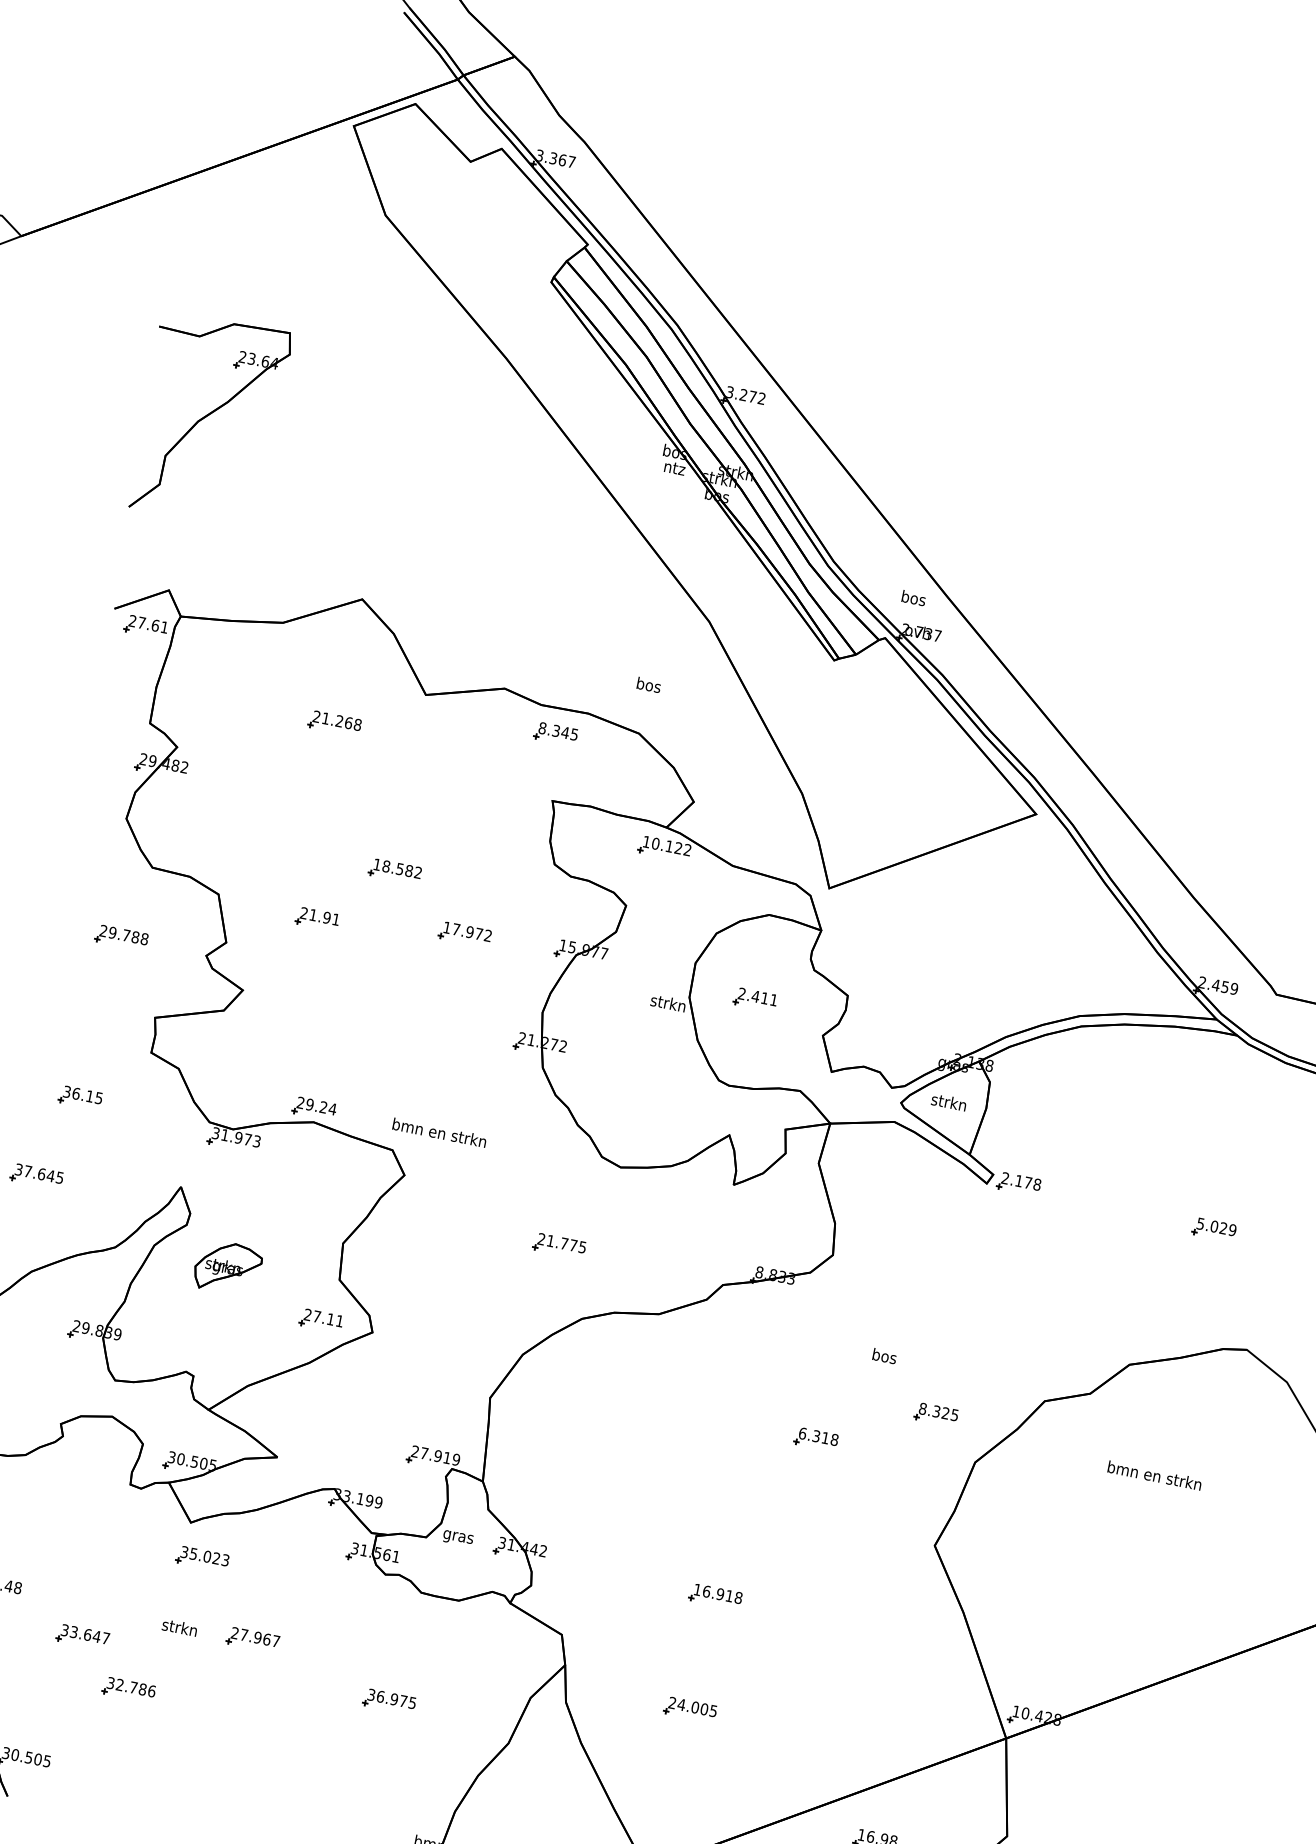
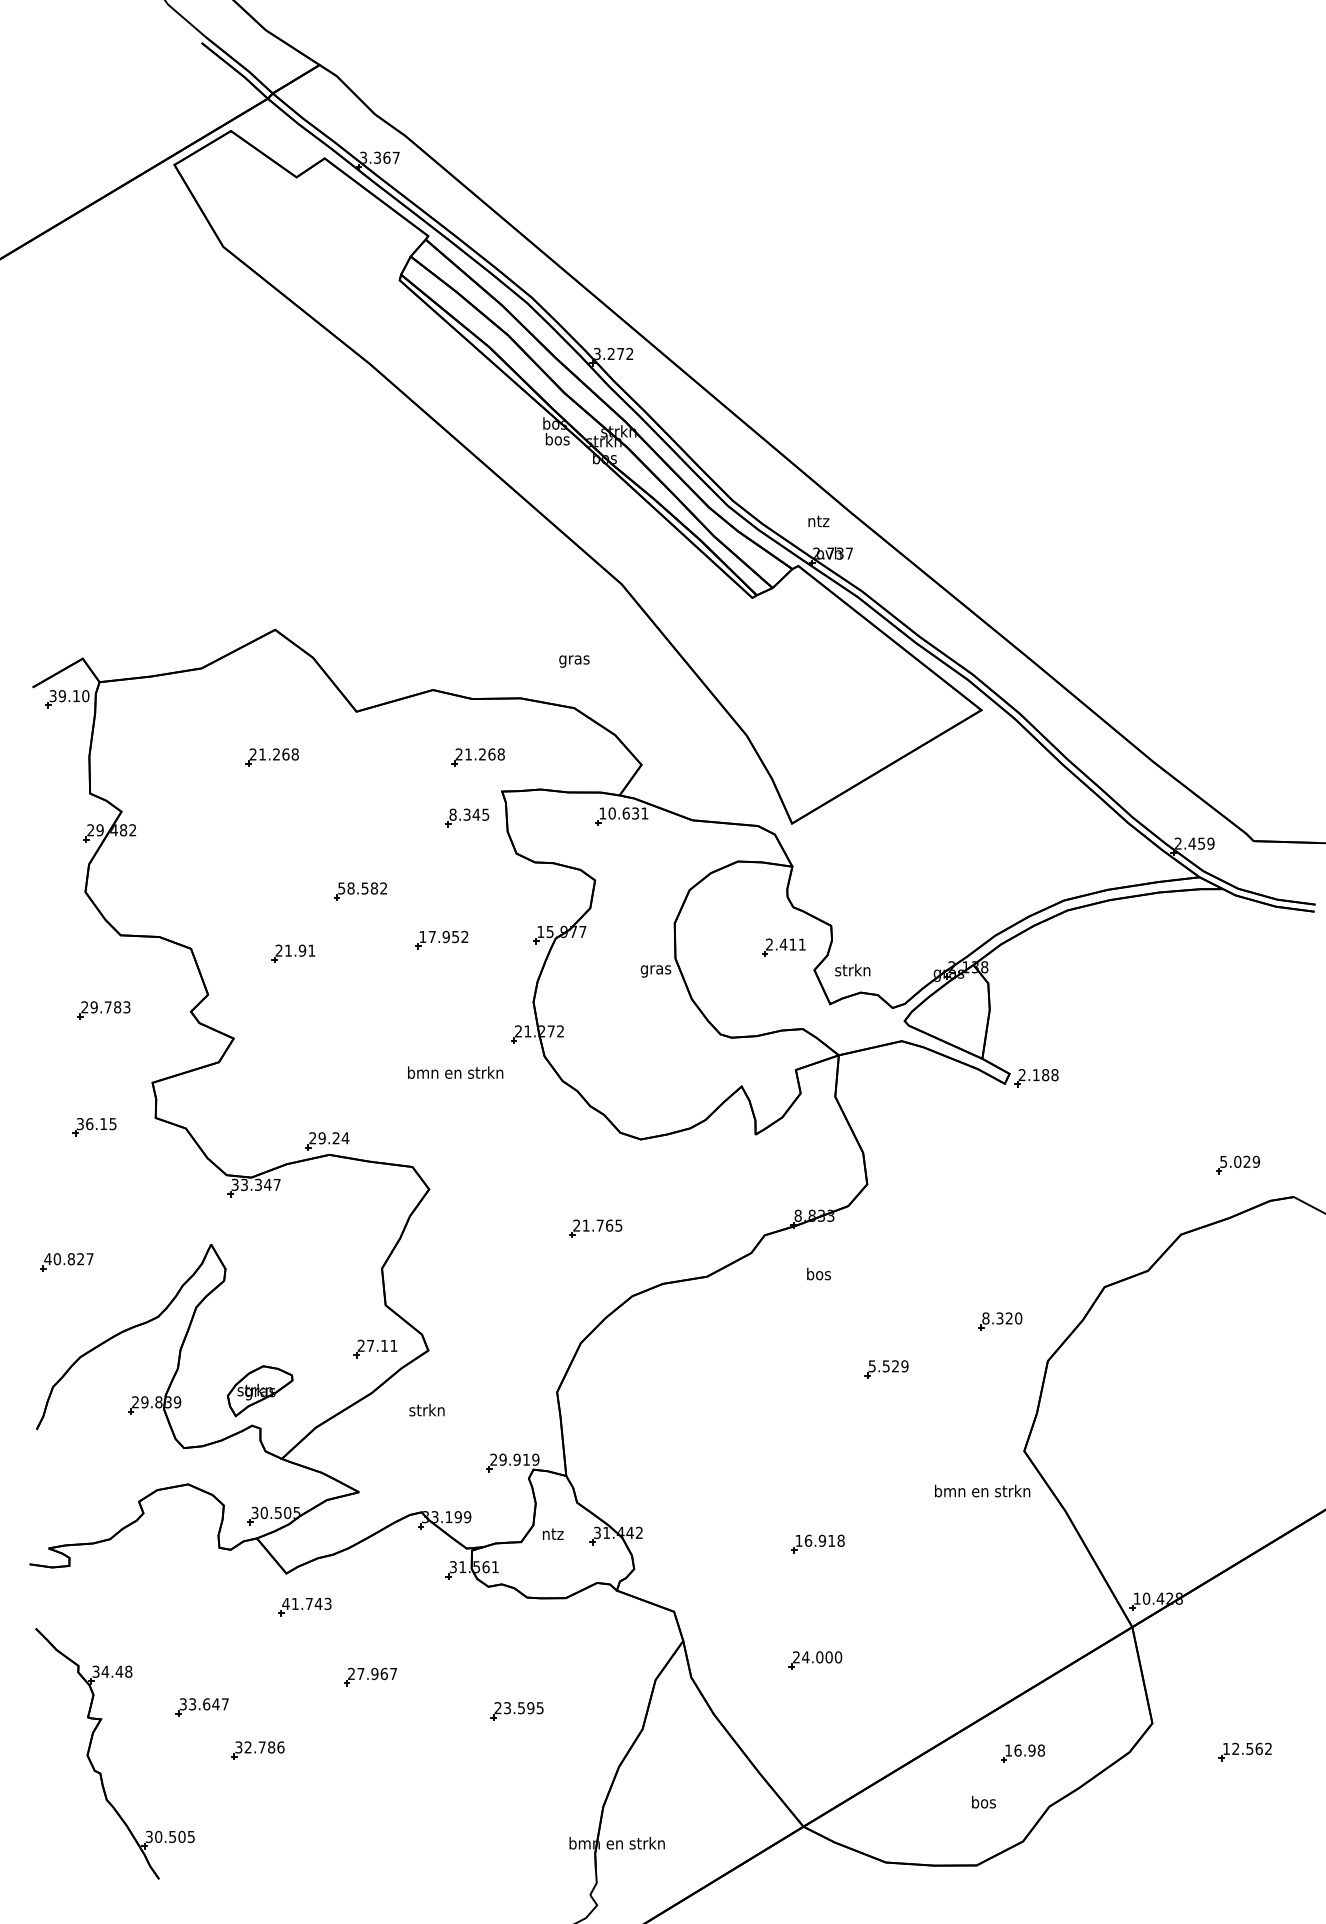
part: (208, 419) -> (88, 482), removed
text: (674, 468) -> (557, 439), ntz -> bos
text: (913, 597) -> (818, 520), bos -> ntz
text: (148, 624) -> (69, 696), 27.61 -> 39.10
text: (648, 686) -> (574, 659), bos -> gras
part: (556, 733) -> (467, 817), moved
part: (535, 763) -> (477, 757), added
text: (678, 848) -> (635, 813), 10.122 -> 10.631
text: (377, 864) -> (341, 888), 18.582 -> 58.582
text: (478, 934) -> (455, 937), 17.972 -> 17.952
text: (144, 939) -> (126, 1007), 29.788 -> 29.783
part: (755, 999) -> (783, 947), moved
text: (667, 1004) -> (655, 969), strkn -> gras
part: (80, 1098) -> (94, 1127), moved
text: (948, 1101) -> (852, 969), moved
text: (439, 1132) -> (455, 1072), moved
text: (240, 1137) -> (260, 1184), 31.973 -> 33.347
text: (38, 1174) -> (68, 1259), 37.645 -> 40.827
text: (1028, 1183) -> (1045, 1075), 2.178 -> 2.188
part: (1213, 1229) -> (1237, 1164), moved
text: (573, 1245) -> (609, 1225), 21.775 -> 21.765
part: (228, 1268) -> (260, 1391), moved
text: (884, 1355) -> (818, 1273), moved
text: (954, 1415) -> (1018, 1318), 8.325 -> 8.320
text: (818, 1436) -> (888, 1366), 6.318 -> 5.529
text: (423, 1453) -> (502, 1459), 27.919 -> 29.919
text: (1154, 1475) -> (982, 1490), moved
text: (457, 1536) -> (552, 1535), gras -> ntz
text: (200, 1554) -> (302, 1603), 35.023 -> 41.743
text: (179, 1627) -> (426, 1410), moved
text: (387, 1698) -> (514, 1708), 36.975 -> 23.595
text: (713, 1711) -> (838, 1657), 24.005 -> 24.000

